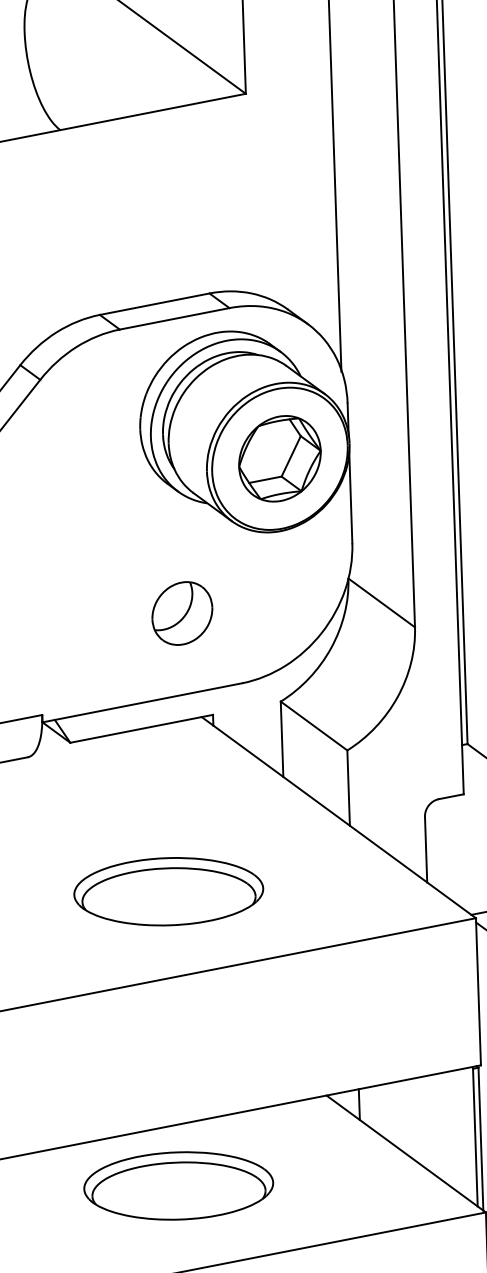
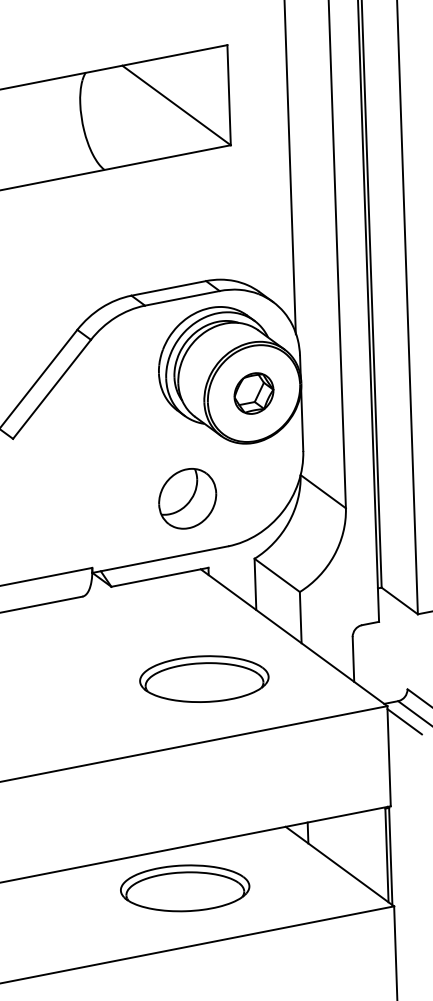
part: (279, 458) -> (253, 393), size x0.7
part: (182, 612) -> (187, 498), size x1.4
part: (168, 890) -> (204, 678), moved

